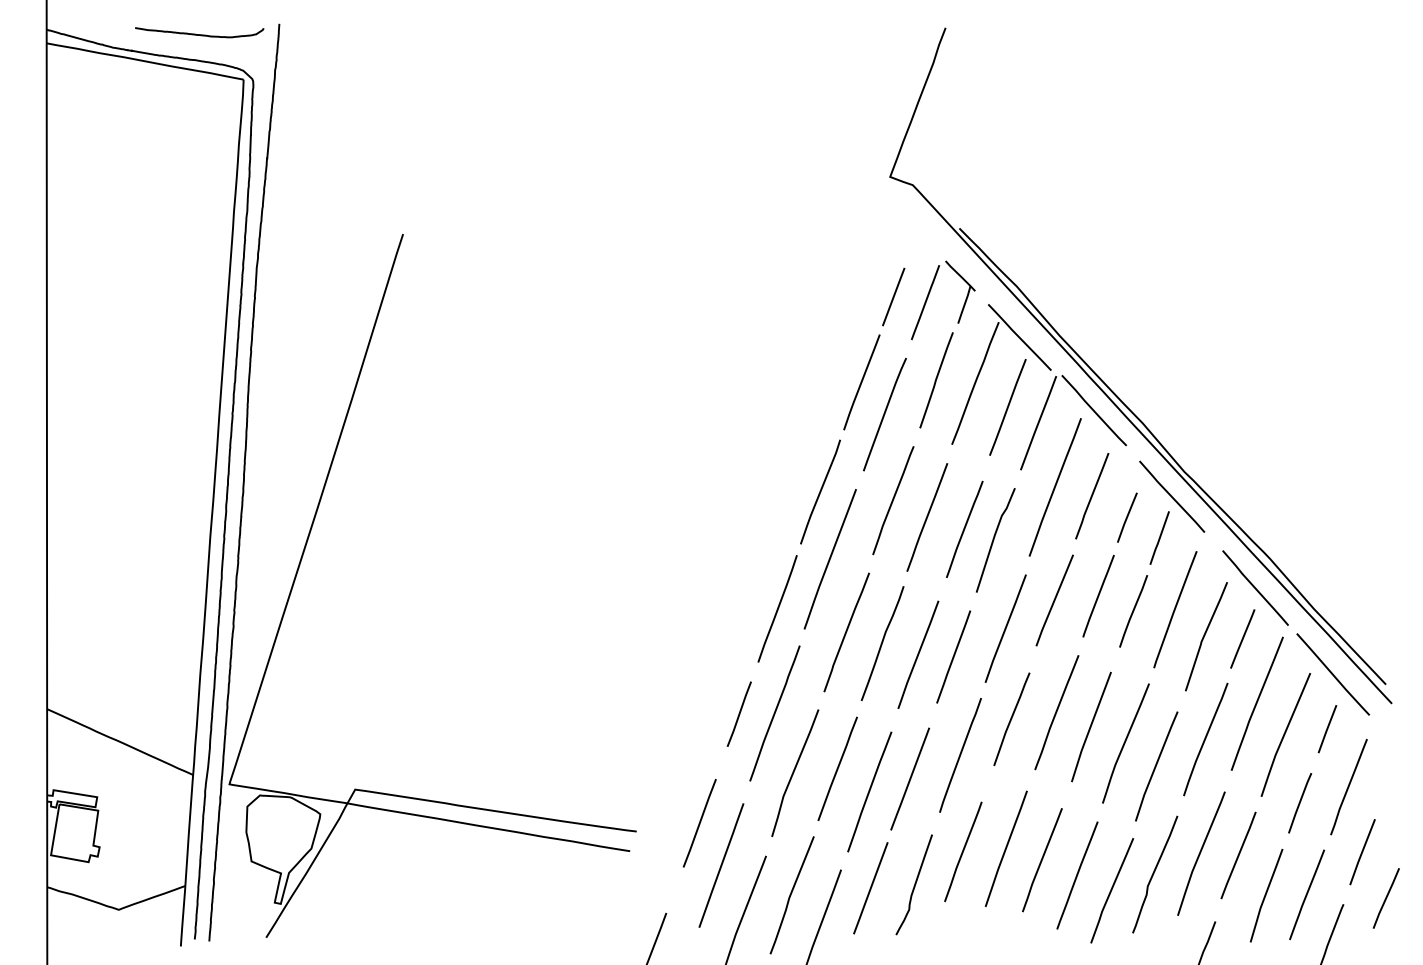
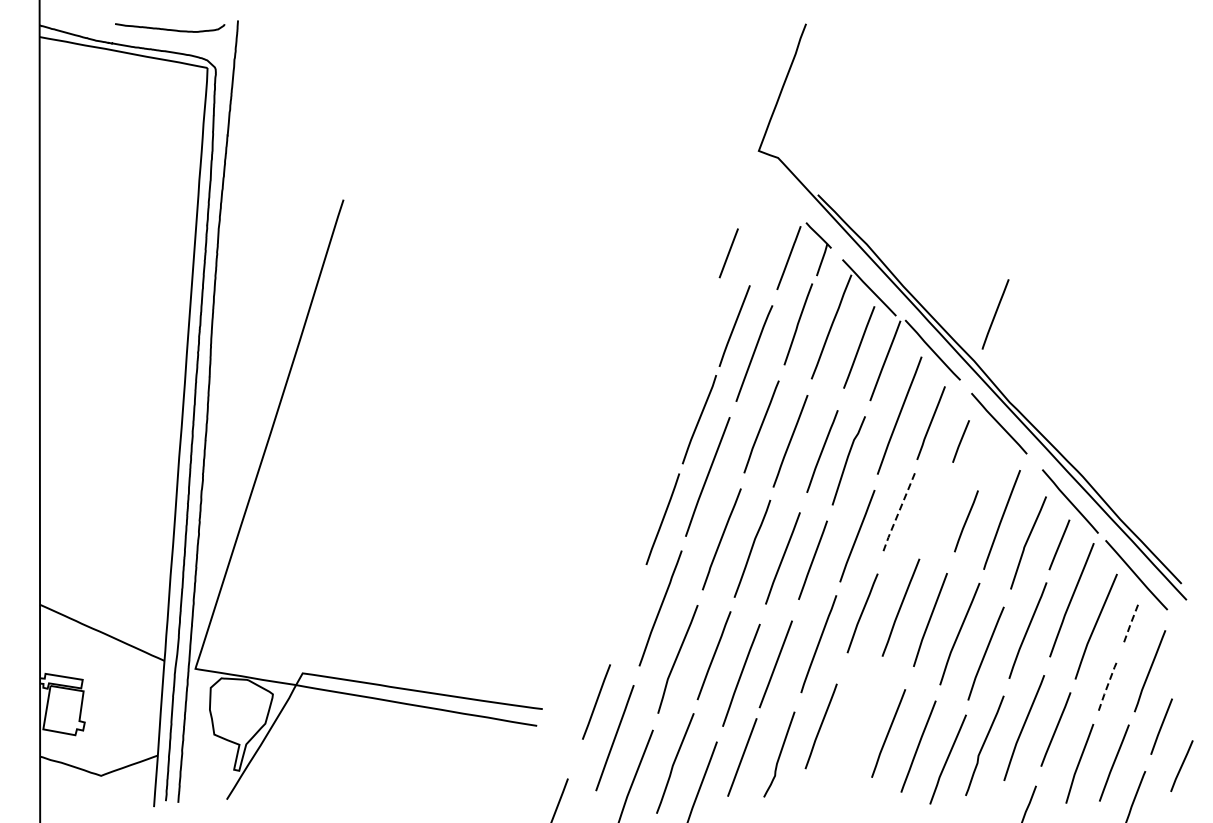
line: (893, 297) -> (728, 253), moved
line: (1159, 537) -> (988, 458), removed
line: (1098, 596) -> (995, 314), moved
line: (1055, 599) -> (899, 511), solid -> dashed
line: (738, 713) -> (629, 608), removed
line: (1327, 729) -> (1131, 622), solid -> dashed
line: (1300, 802) -> (1108, 684), solid -> dashed
line: (1005, 848) -> (857, 723), removed

